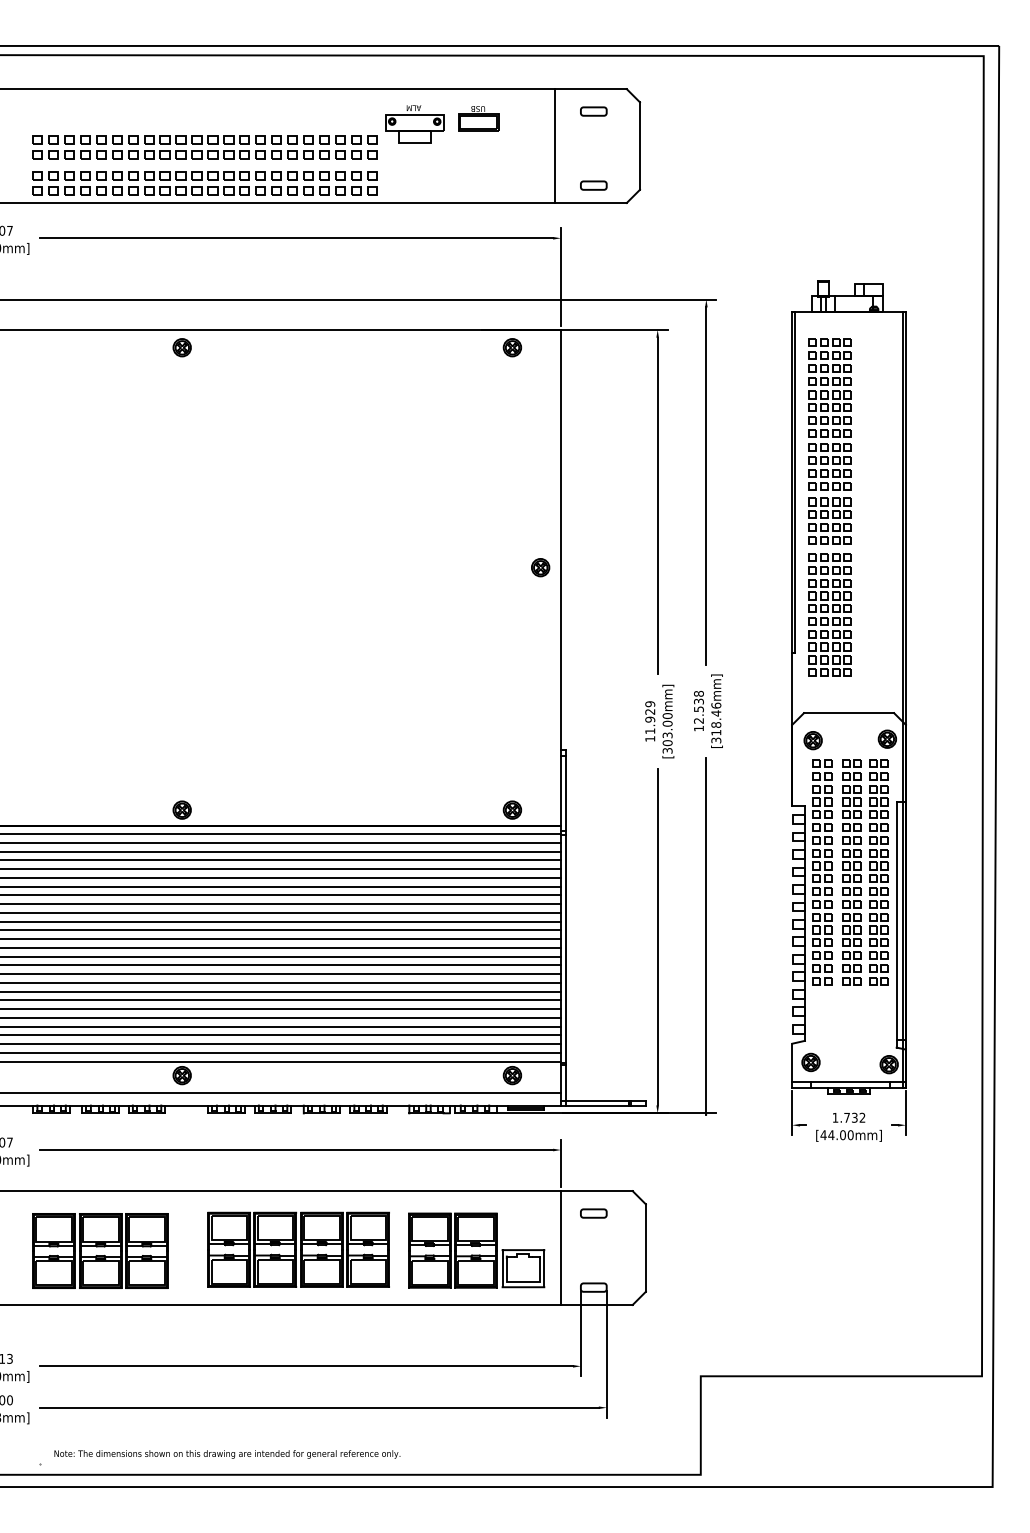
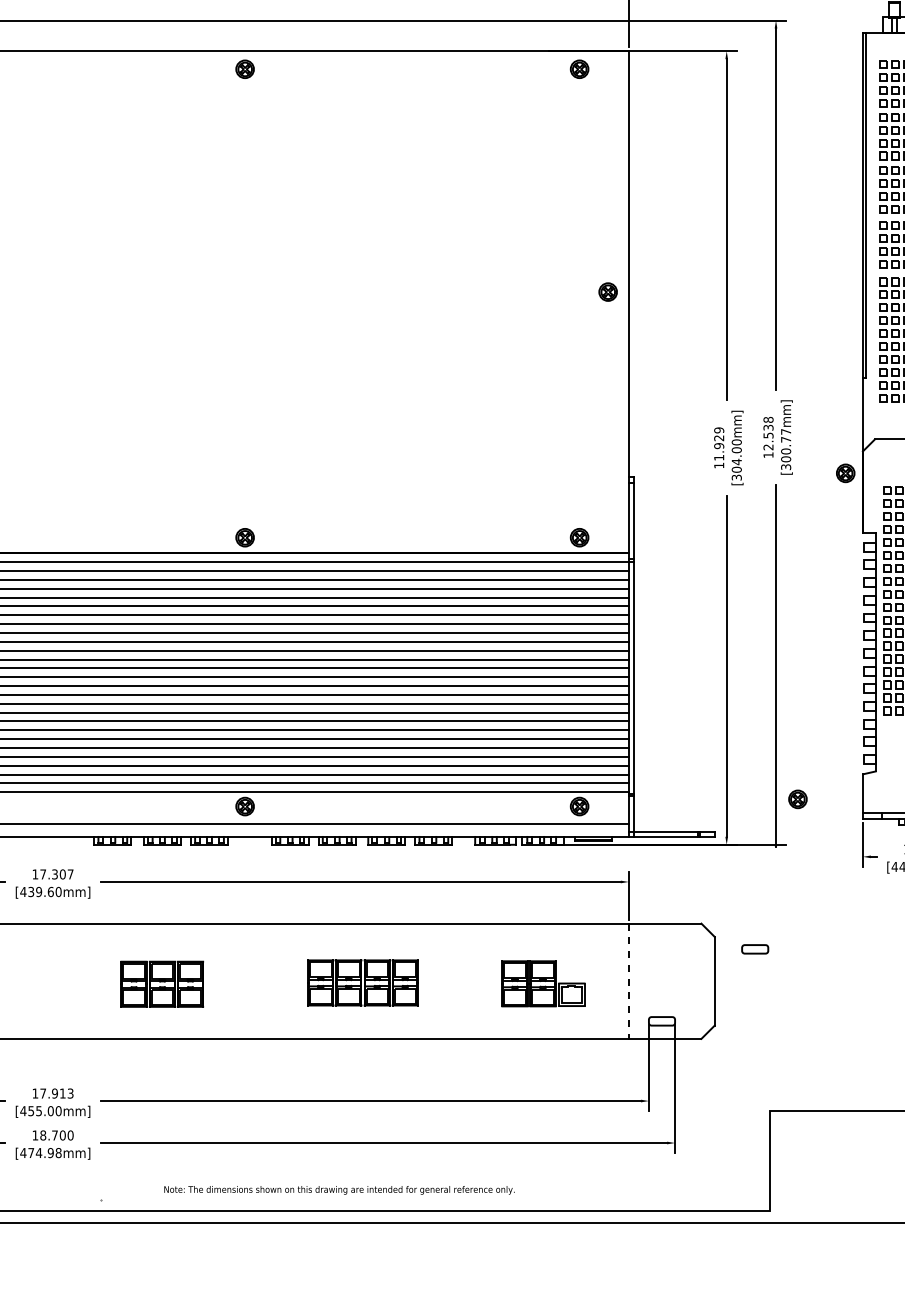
text: (716, 718) -> (786, 444), [318.46mm] -> [300.77mm]
text: (667, 735) -> (736, 462), [303.00mm] -> [304.00mm]
part: (812, 740) -> (845, 473), moved
part: (810, 1062) -> (797, 799), moved
part: (593, 1213) -> (754, 949), moved
line: (560, 1248) -> (628, 981), solid -> dashed
part: (298, 1249) -> (362, 982), size x0.6
part: (100, 1250) -> (162, 983), size x0.6
part: (476, 1250) -> (543, 983), size x0.6
text: (227, 1454) -> (339, 1190), moved

